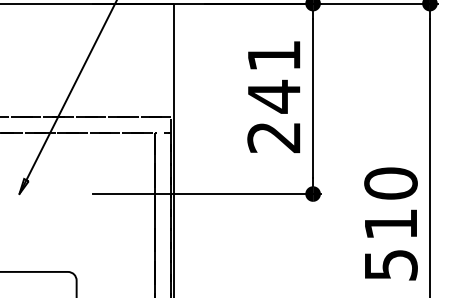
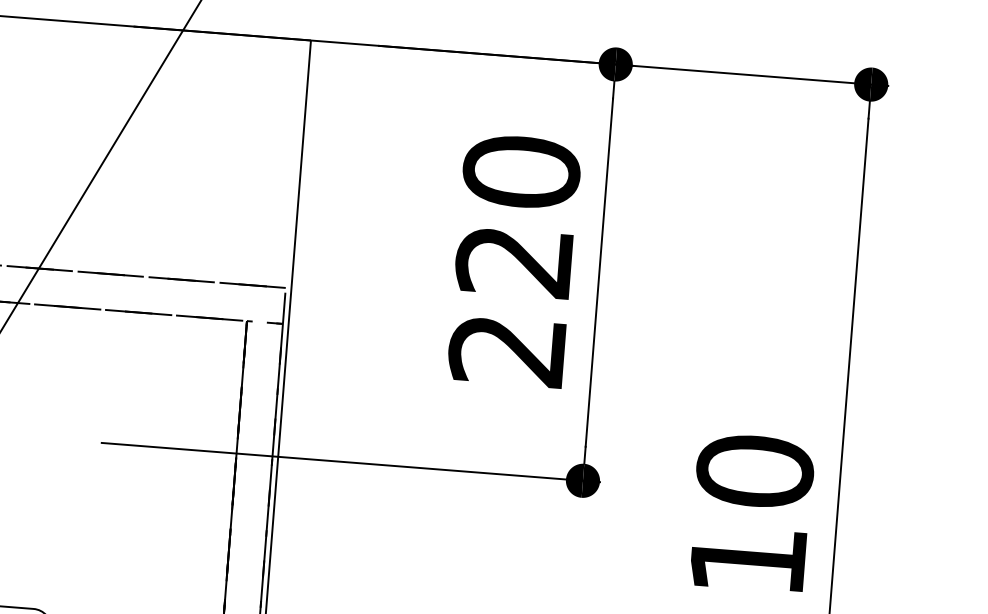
text: (274, 76) -> (518, 217), 241 -> 220

